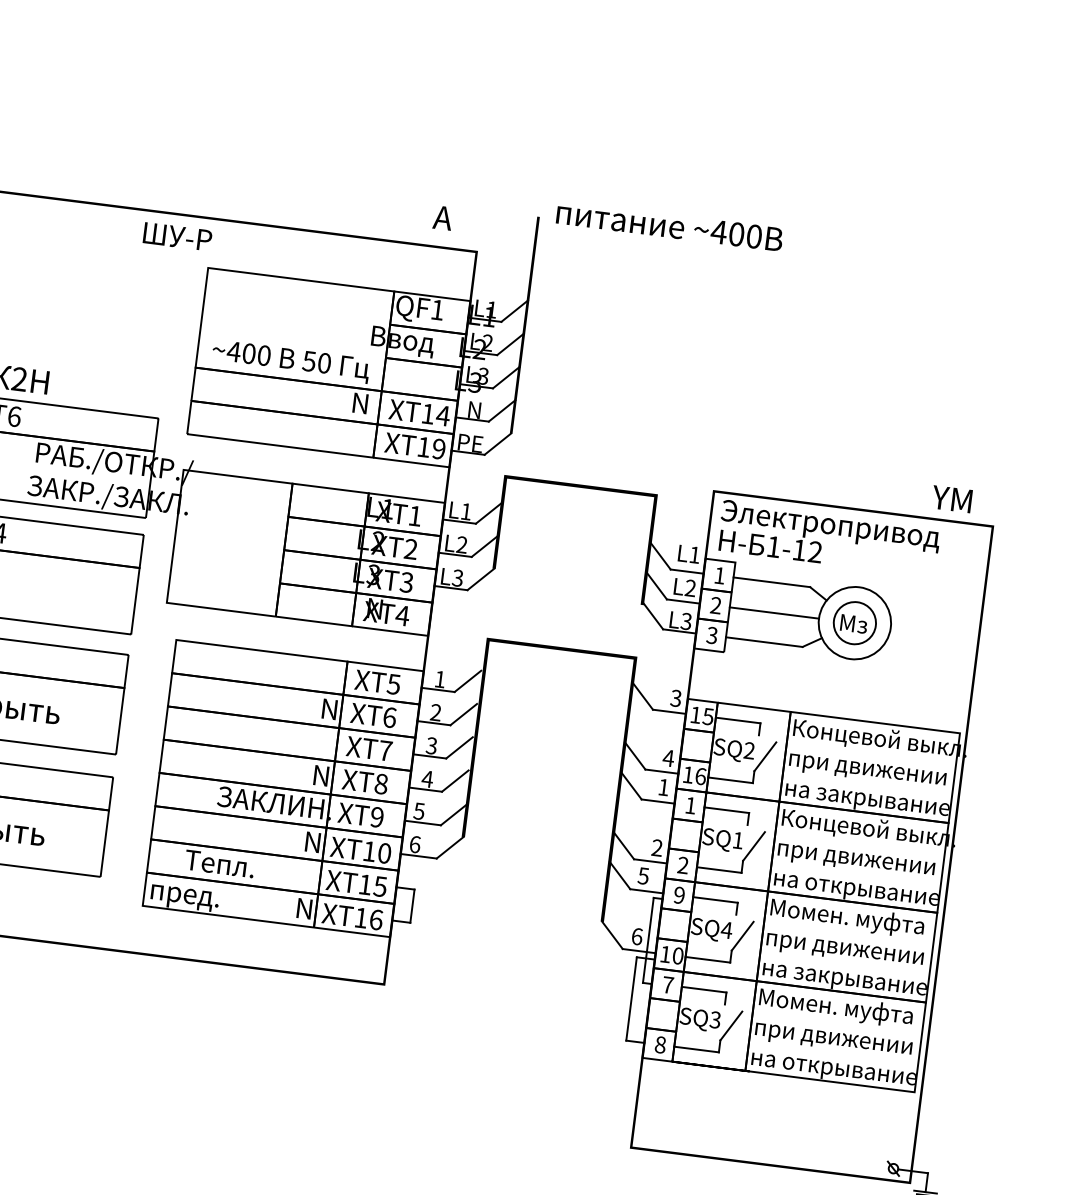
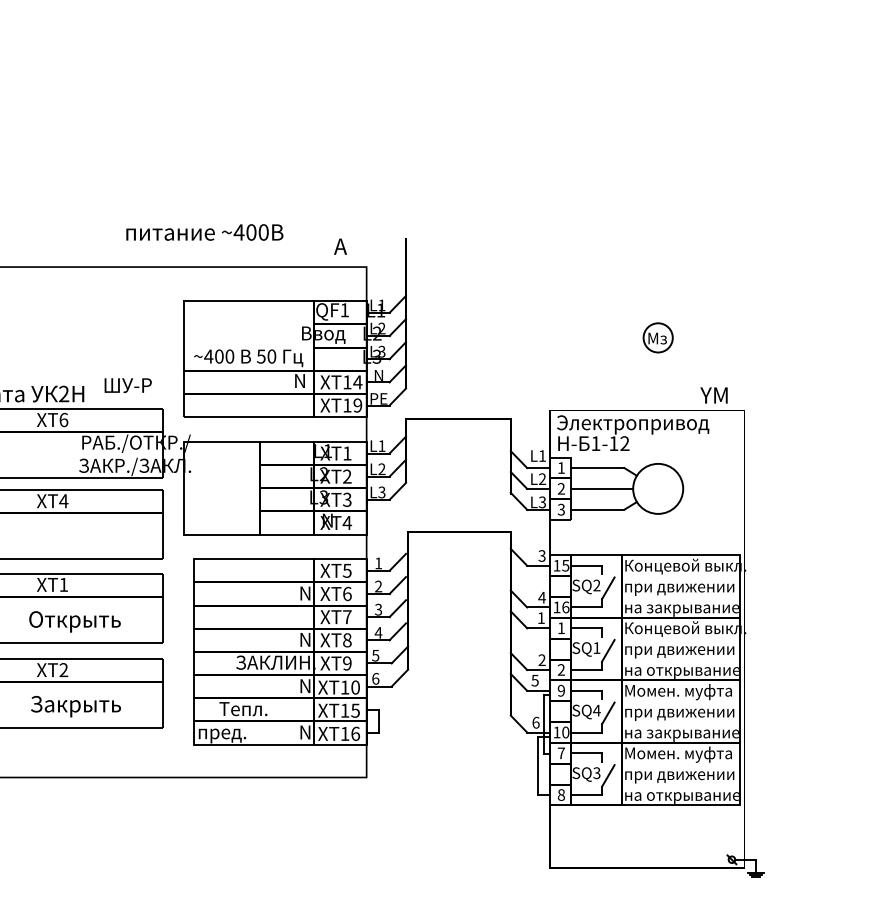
text: (669, 225) -> (204, 232), moved
text: (176, 236) -> (127, 385), moved
part: (853, 622) -> (657, 337), moved

